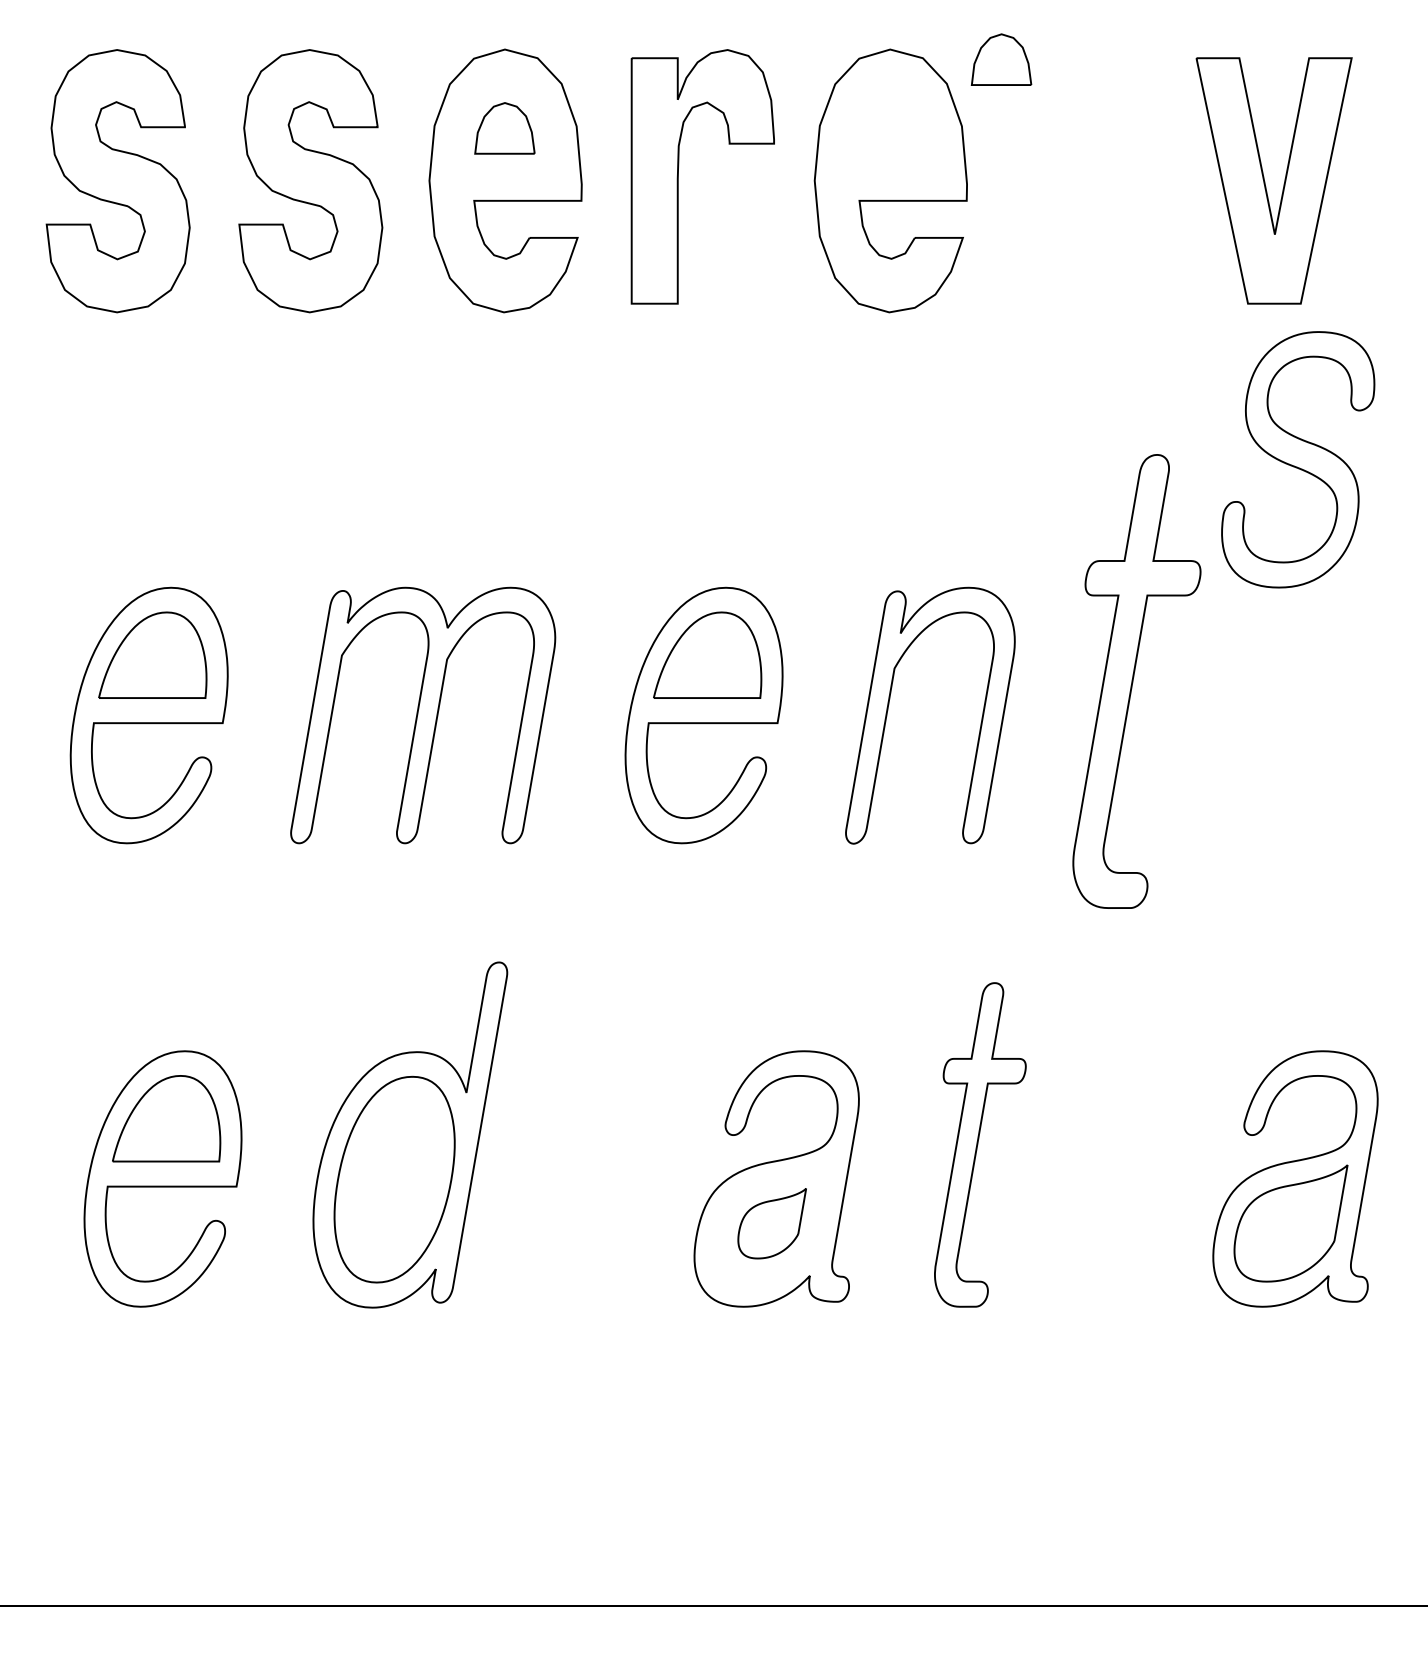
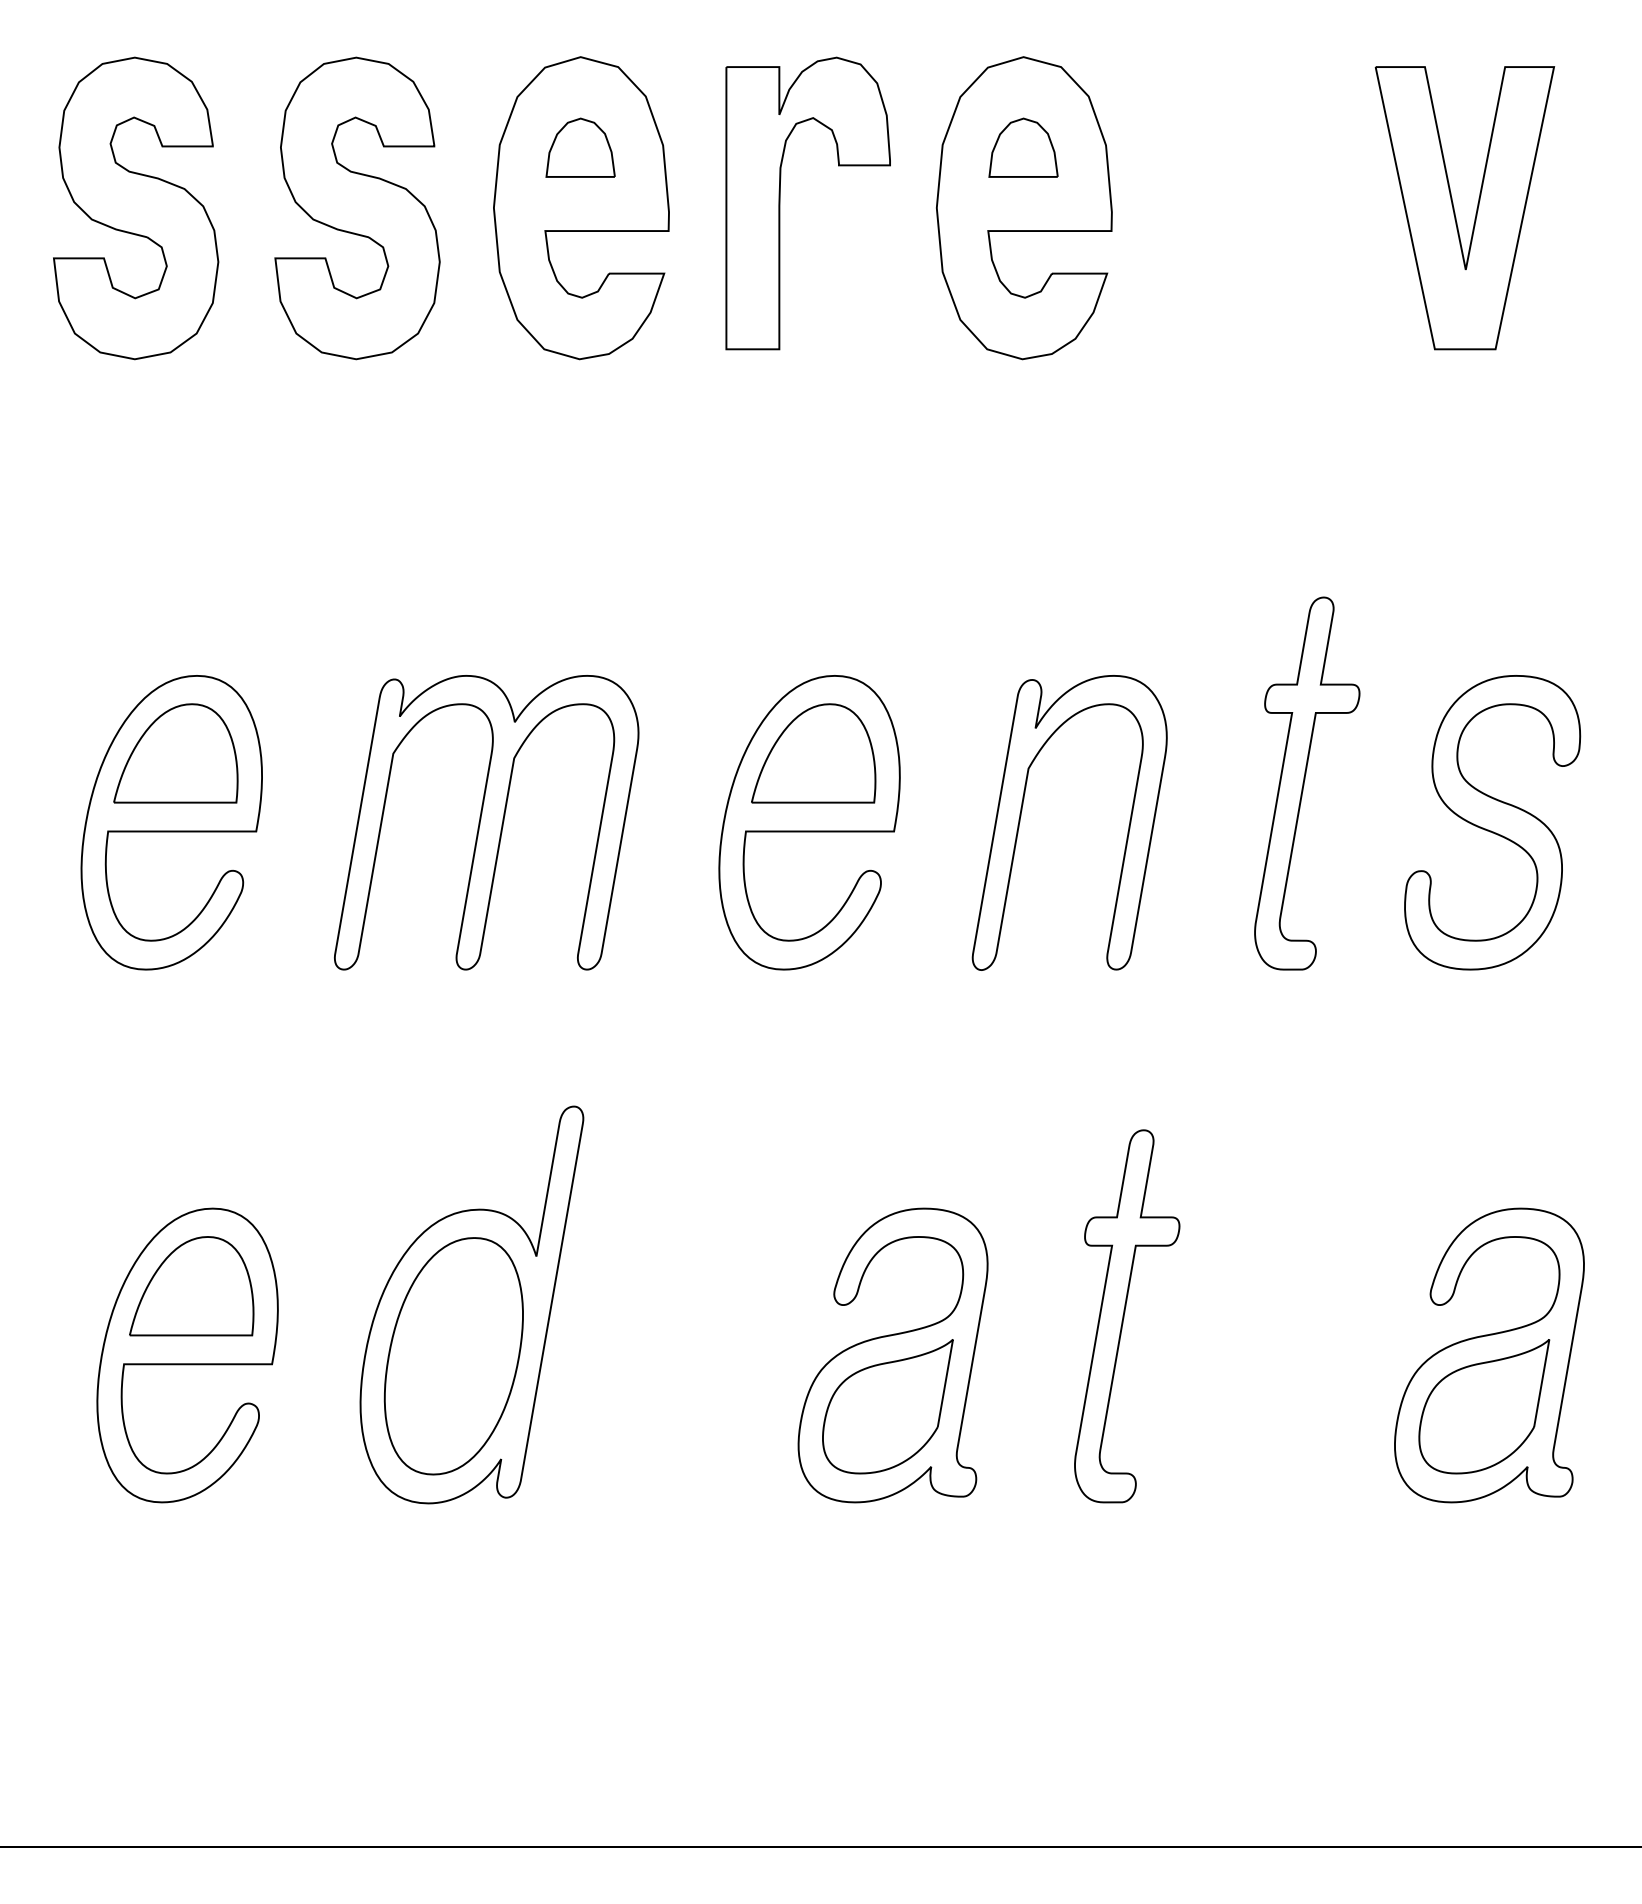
part: (1001, 59) -> (1023, 147), moved
part: (1298, 459) -> (1492, 822), moved
part: (1137, 681) -> (1307, 783), size x0.71
part: (771, 1223) -> (887, 1406), size x1.67

